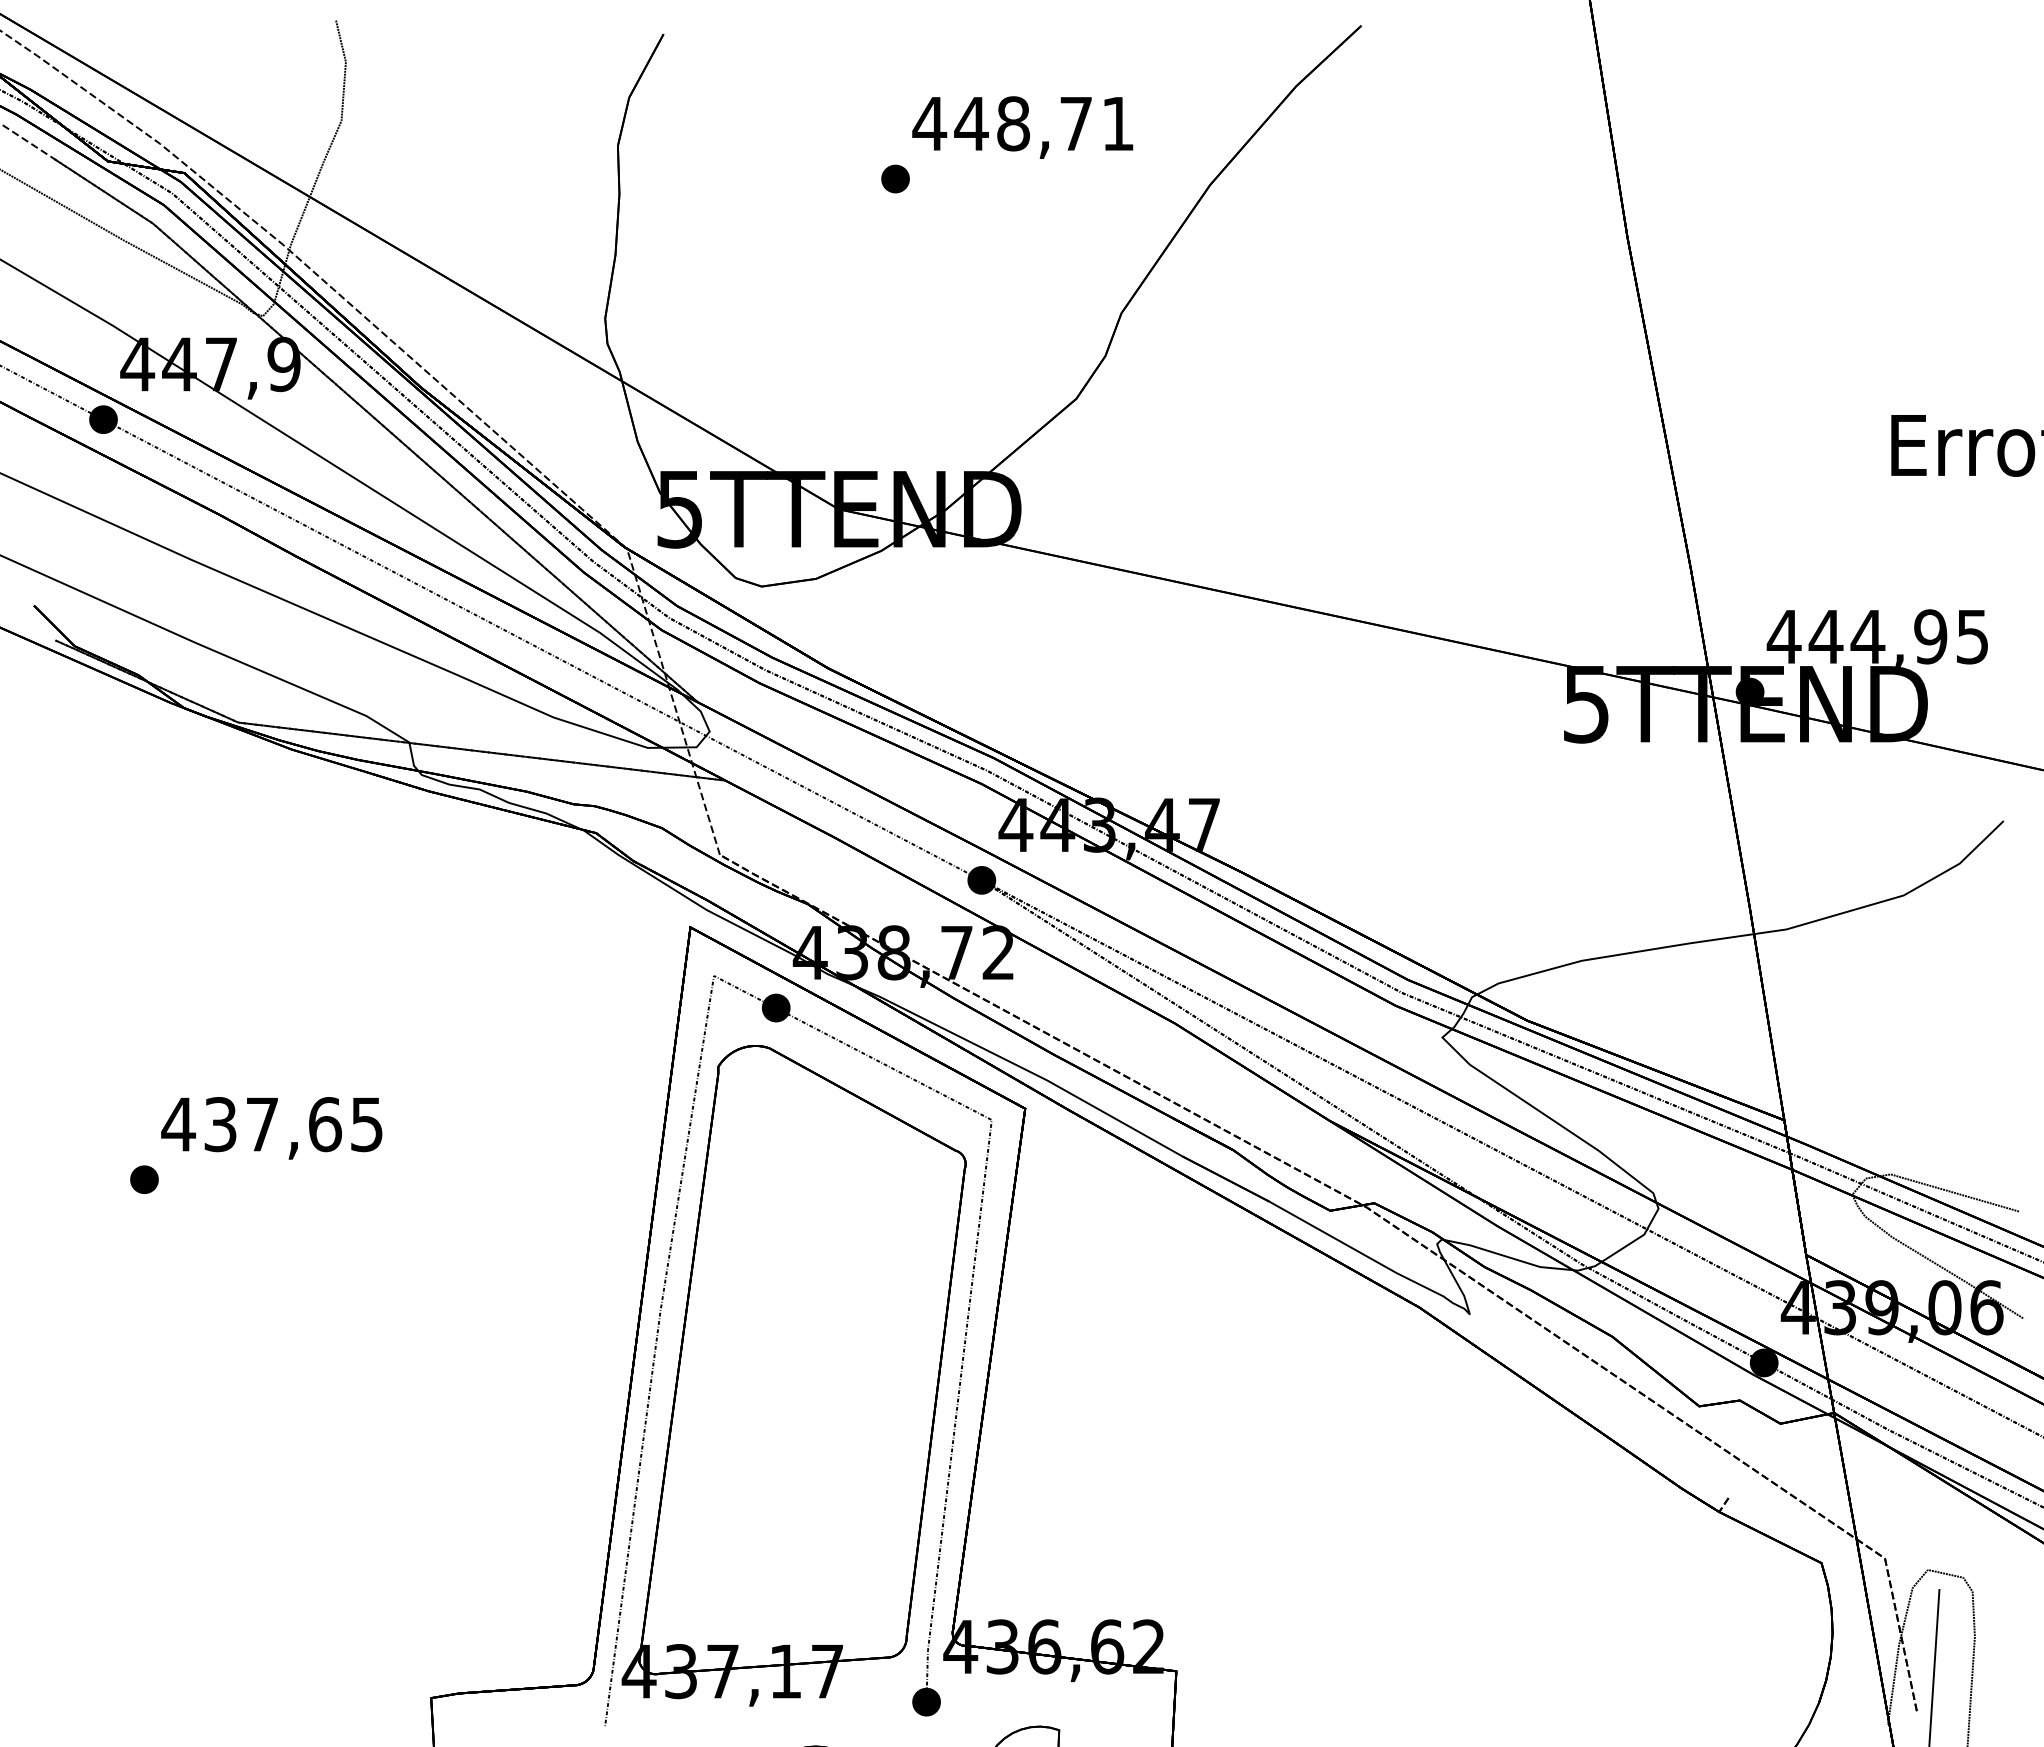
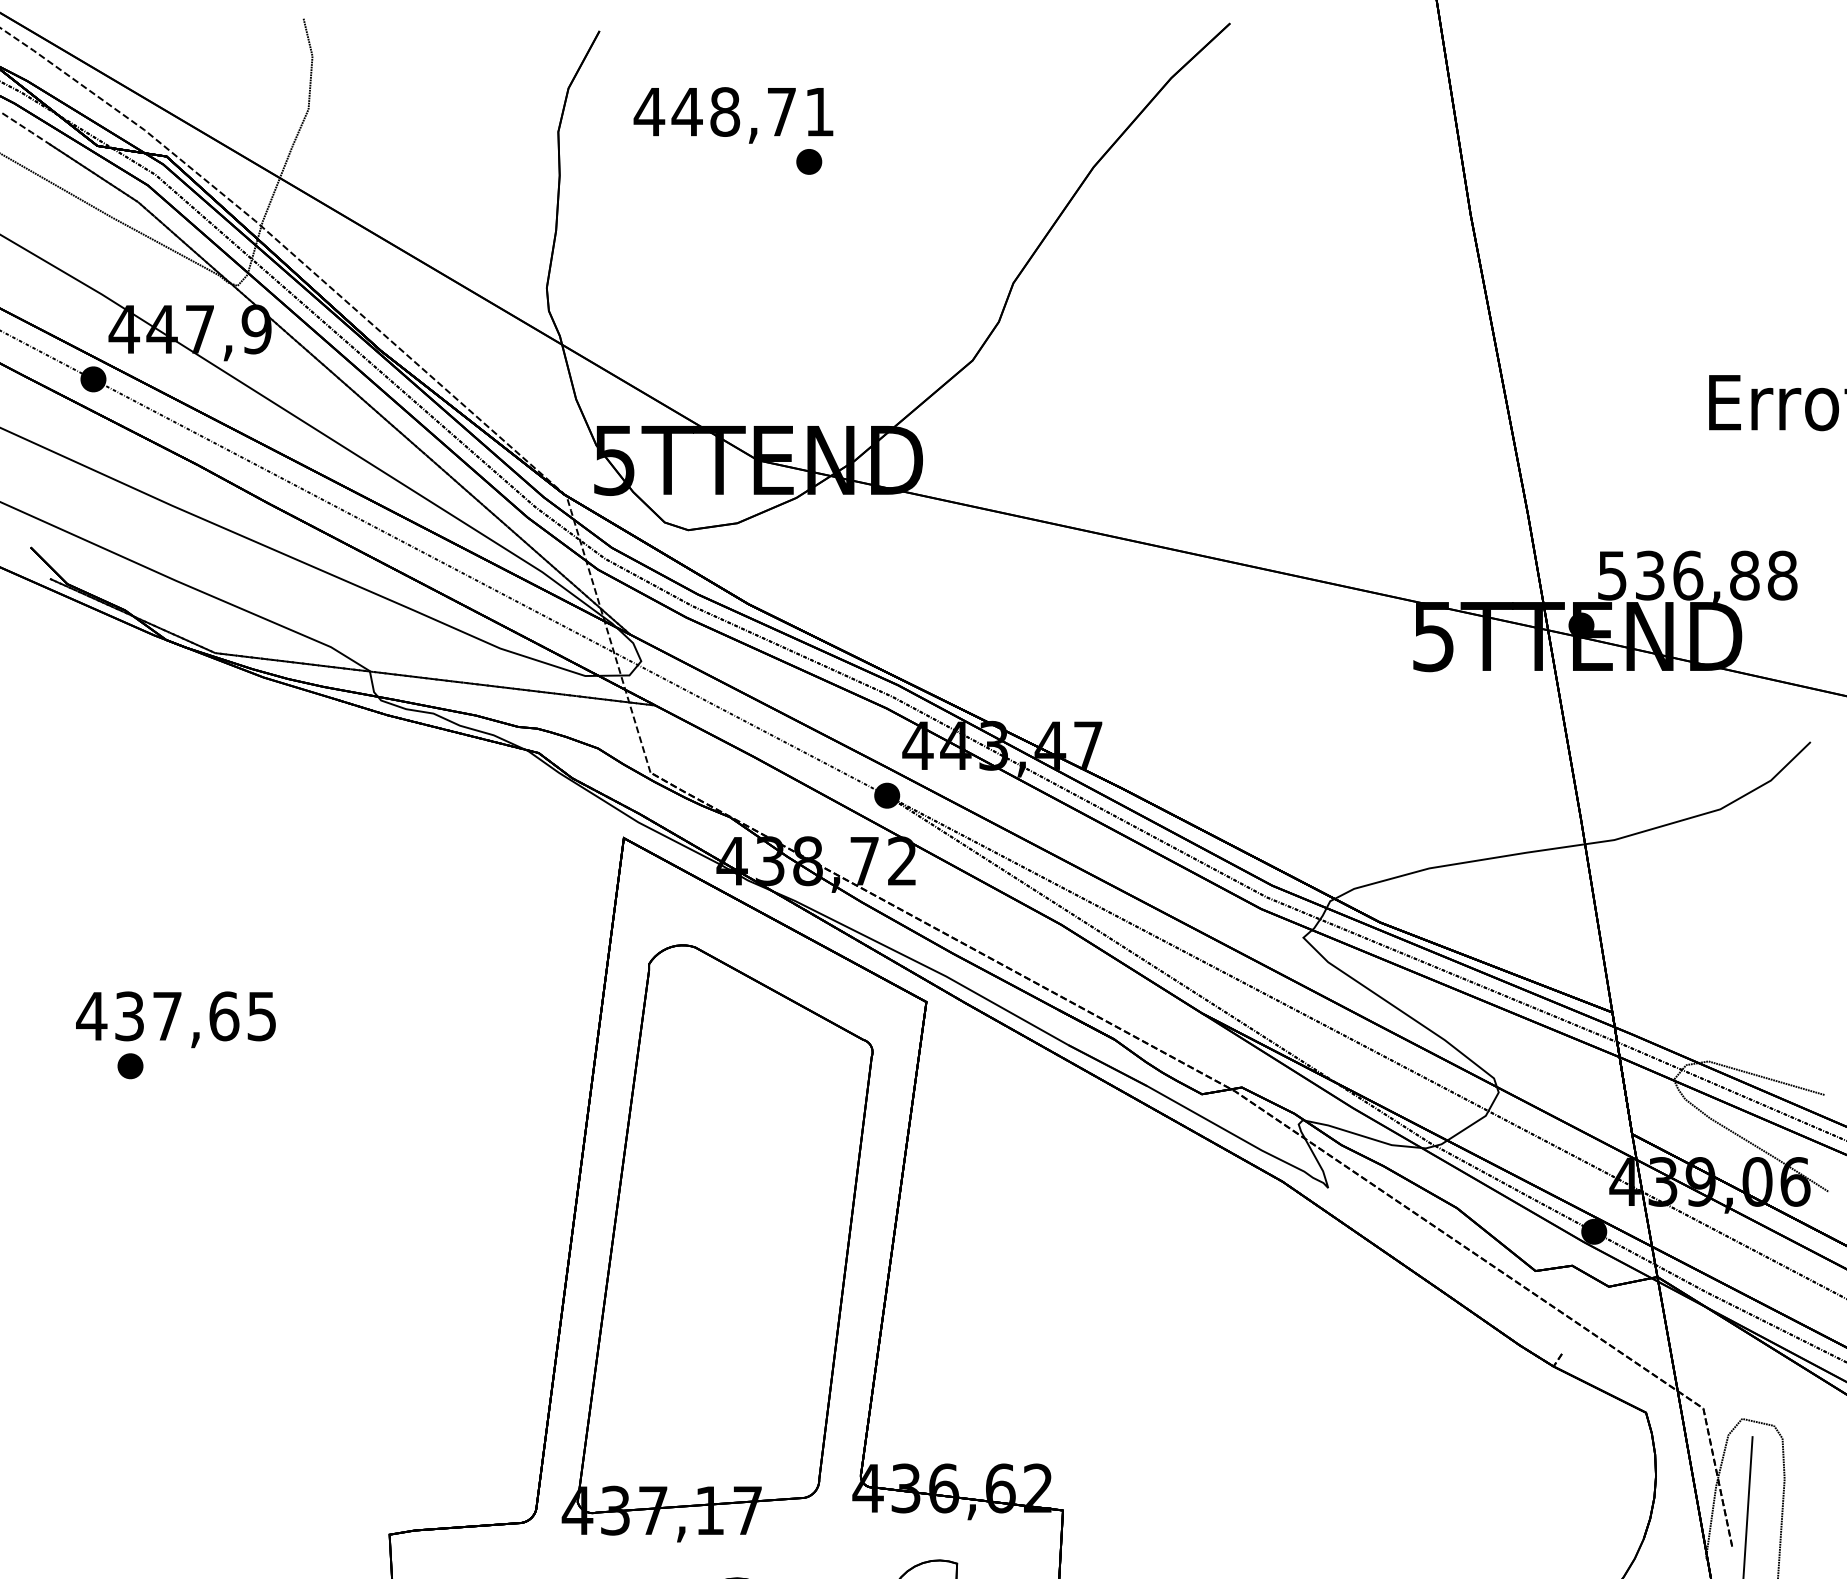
text: (1022, 127) -> (733, 115), moved
text: (1877, 636) -> (1696, 575), 444,95 -> 536,88
text: (271, 1128) -> (175, 1019), moved
part: (658, 1335) -> (595, 1207), removed

